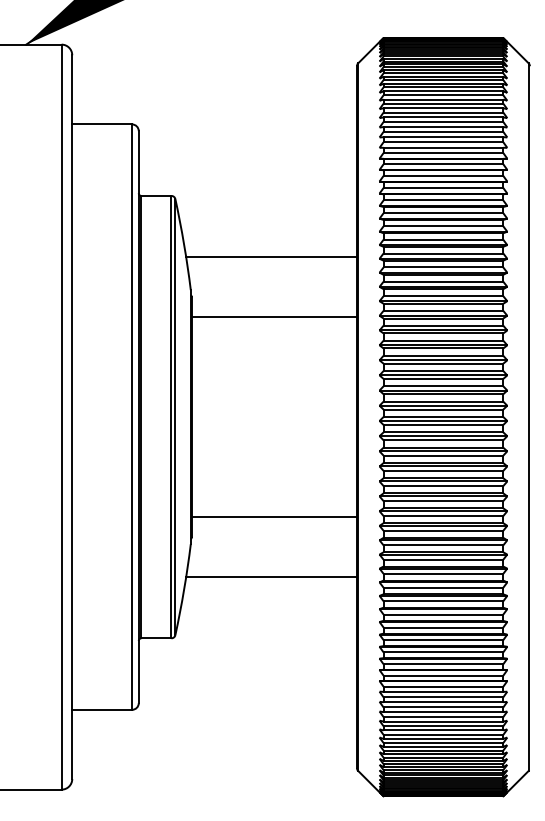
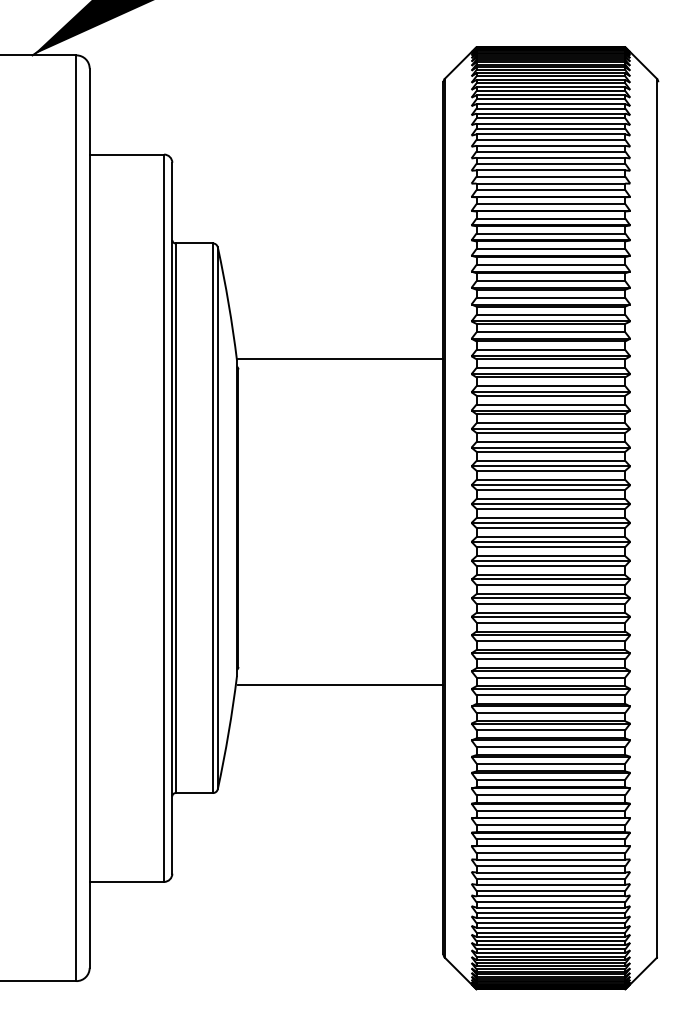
line: (271, 257) -> (337, 319), removed
line: (274, 317) -> (340, 359), moved
line: (274, 517) -> (340, 685), moved
line: (271, 576) -> (337, 716), removed

